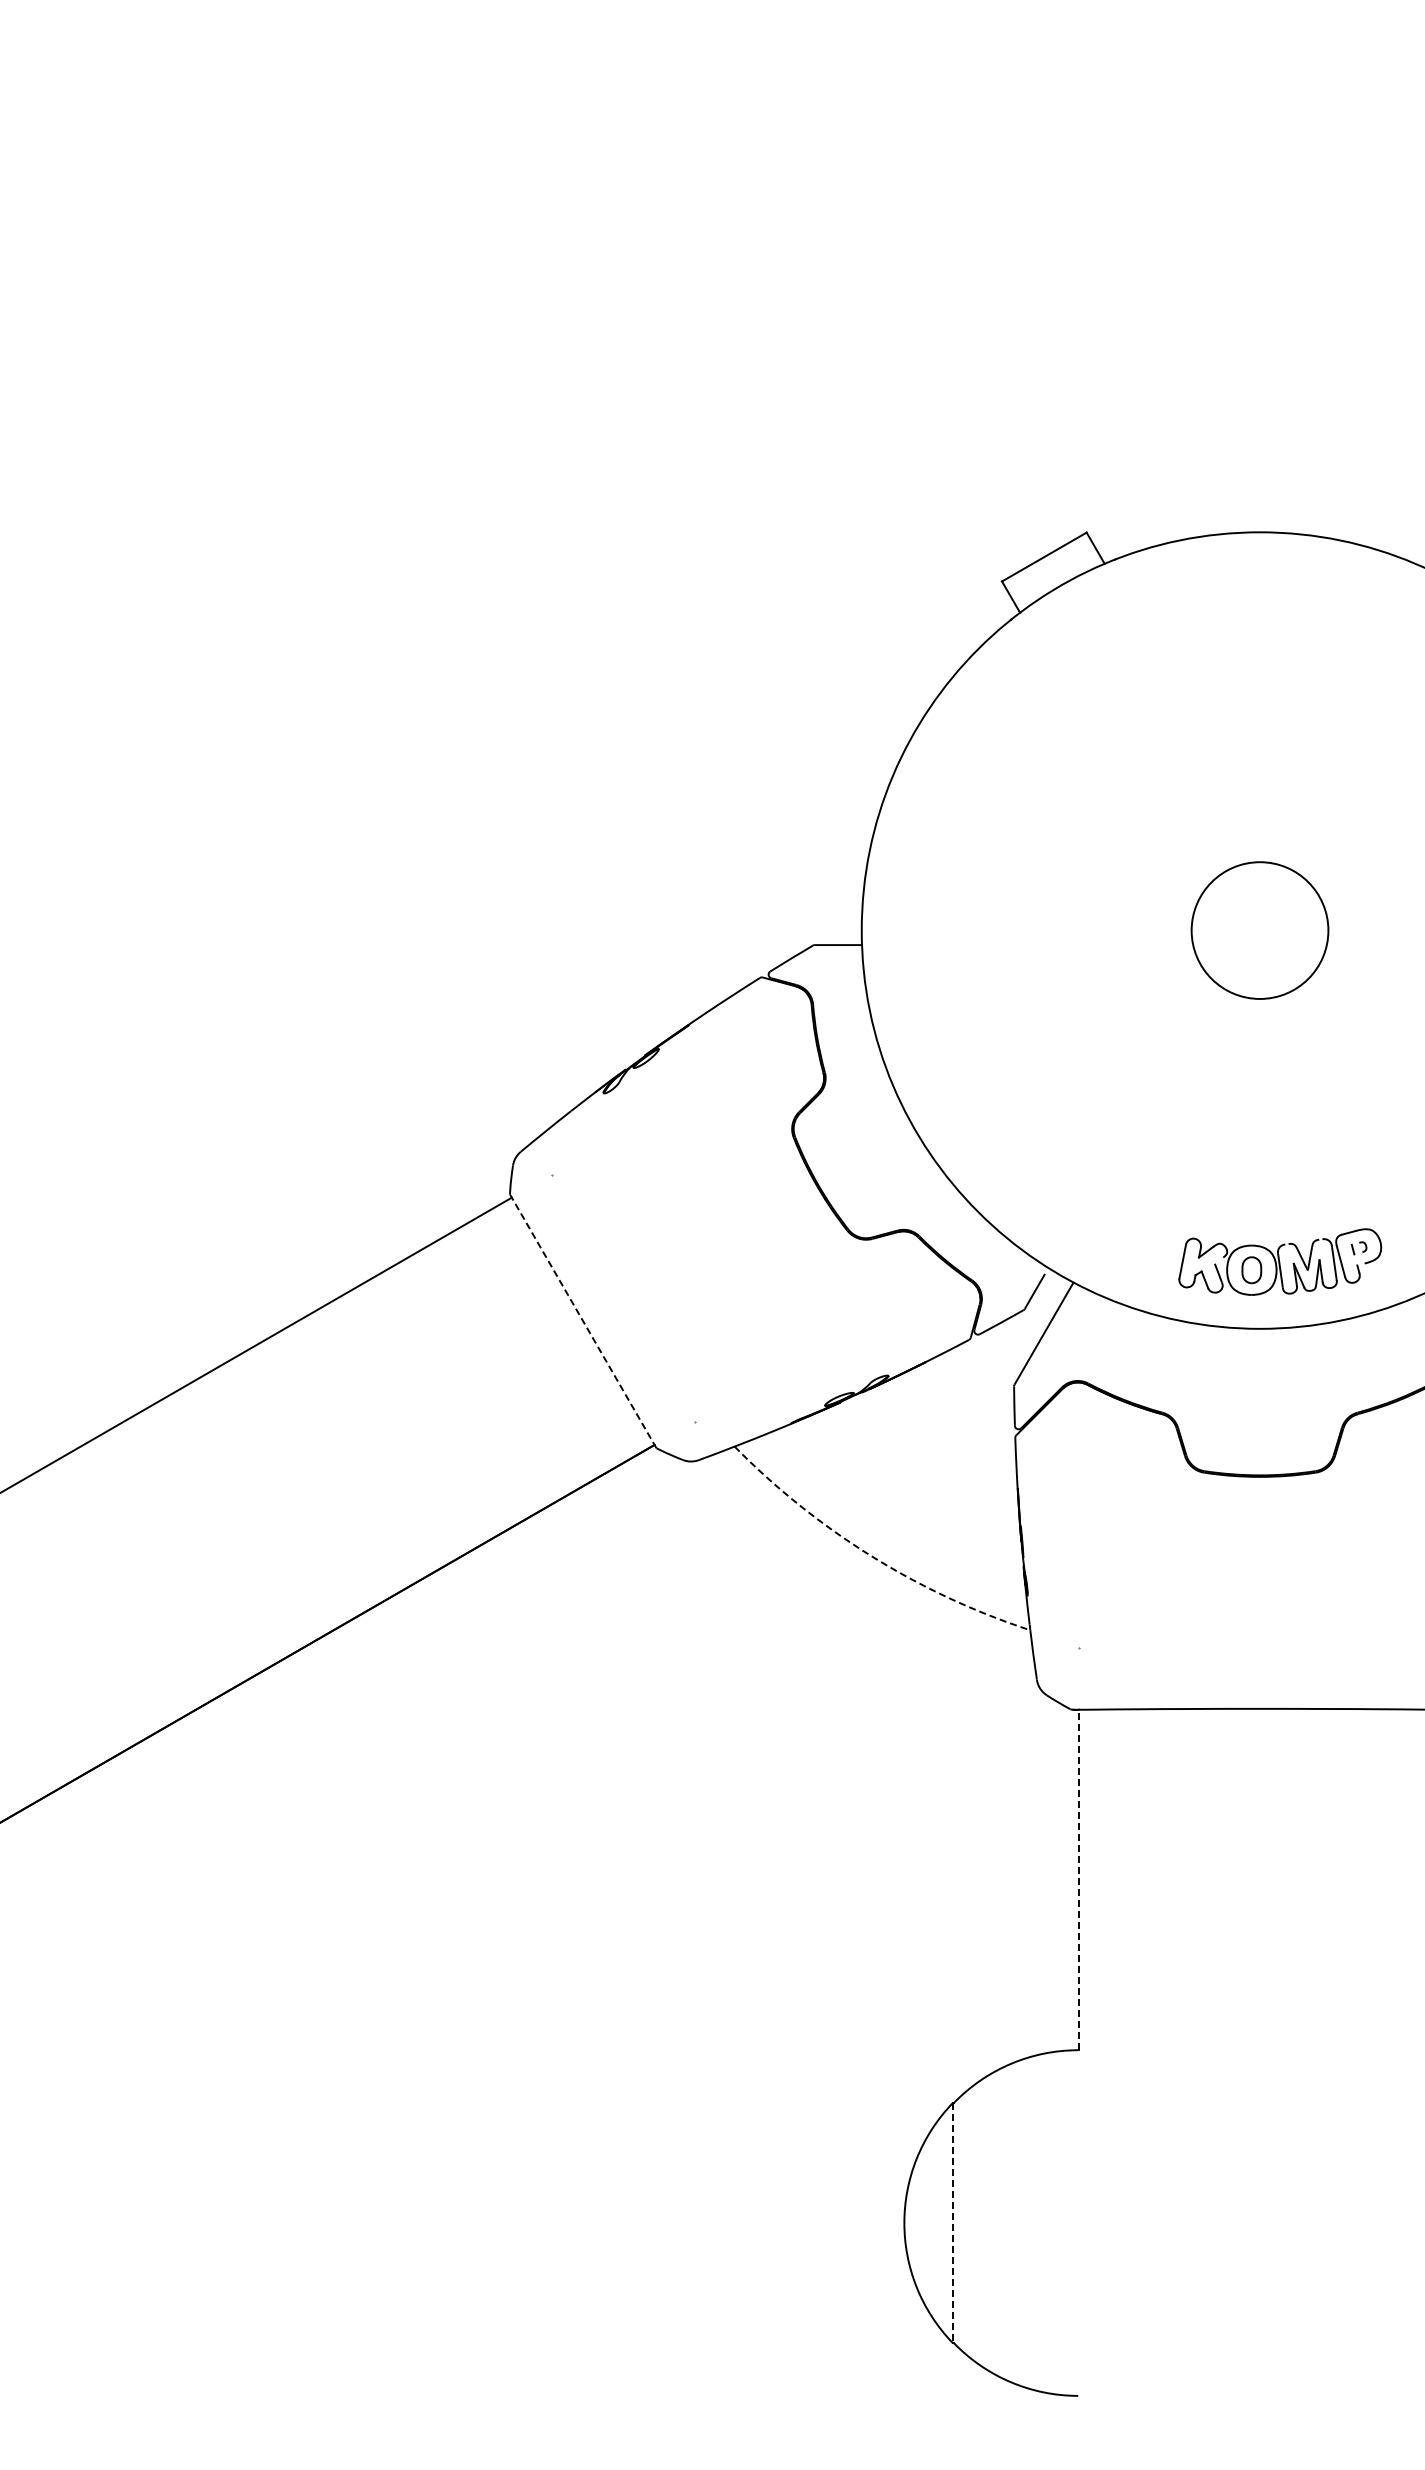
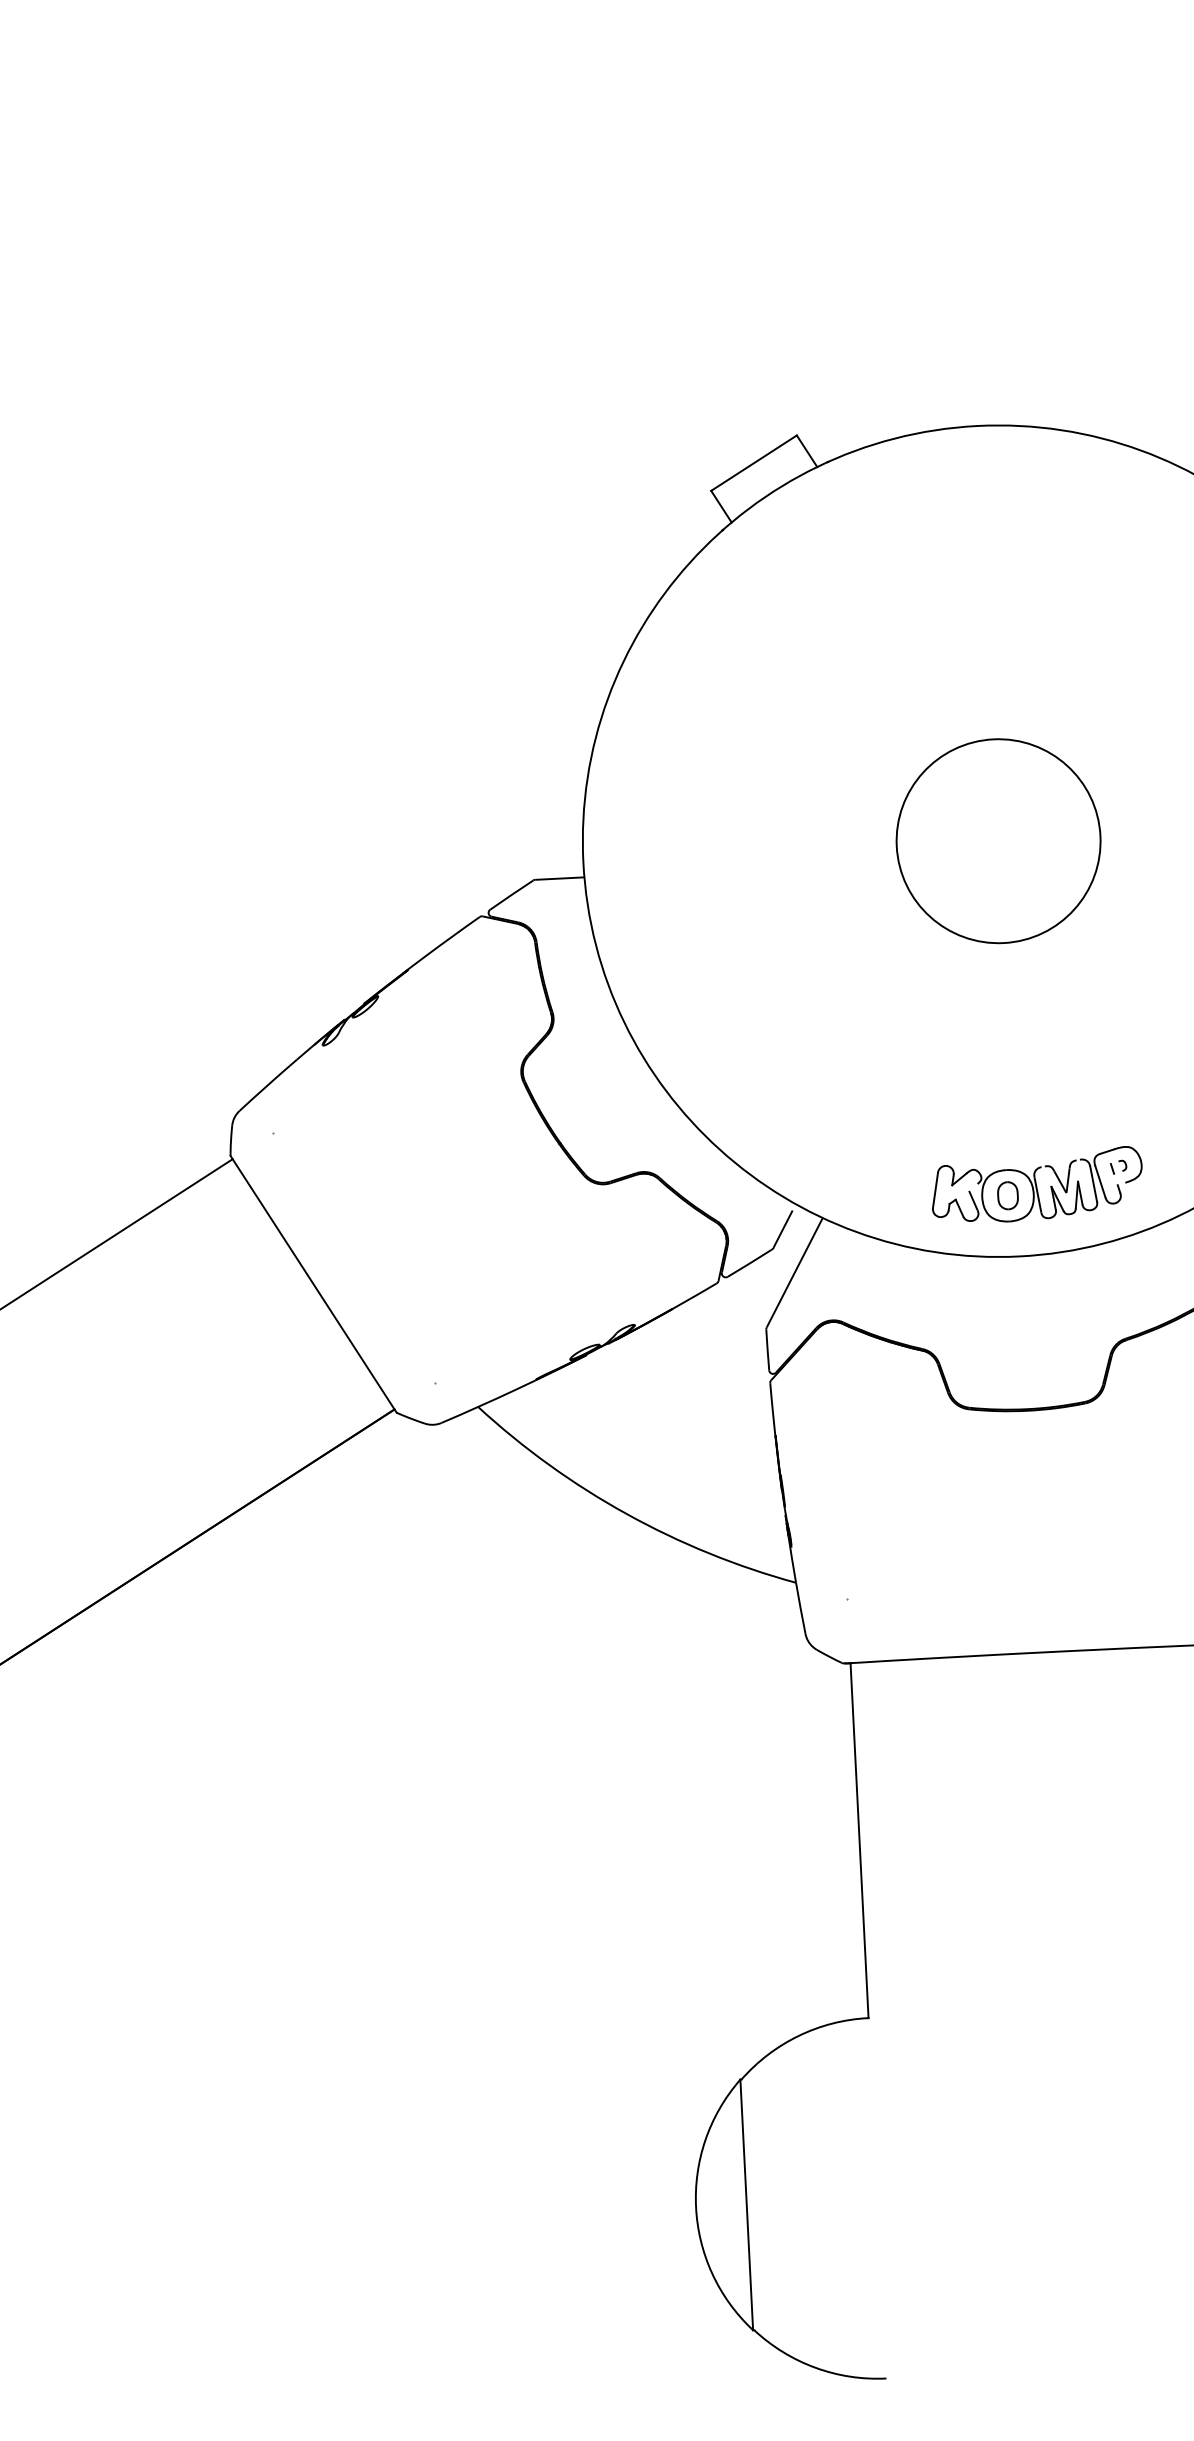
circle: (1259, 930) -> (998, 841), size x1.43
line: (583, 1321) -> (313, 1284), dashed -> solid
arc: (871, 1556) -> (626, 1514), dashed -> solid
line: (1078, 1879) -> (859, 1840), dashed -> solid
line: (952, 2223) -> (746, 2205), dashed -> solid

